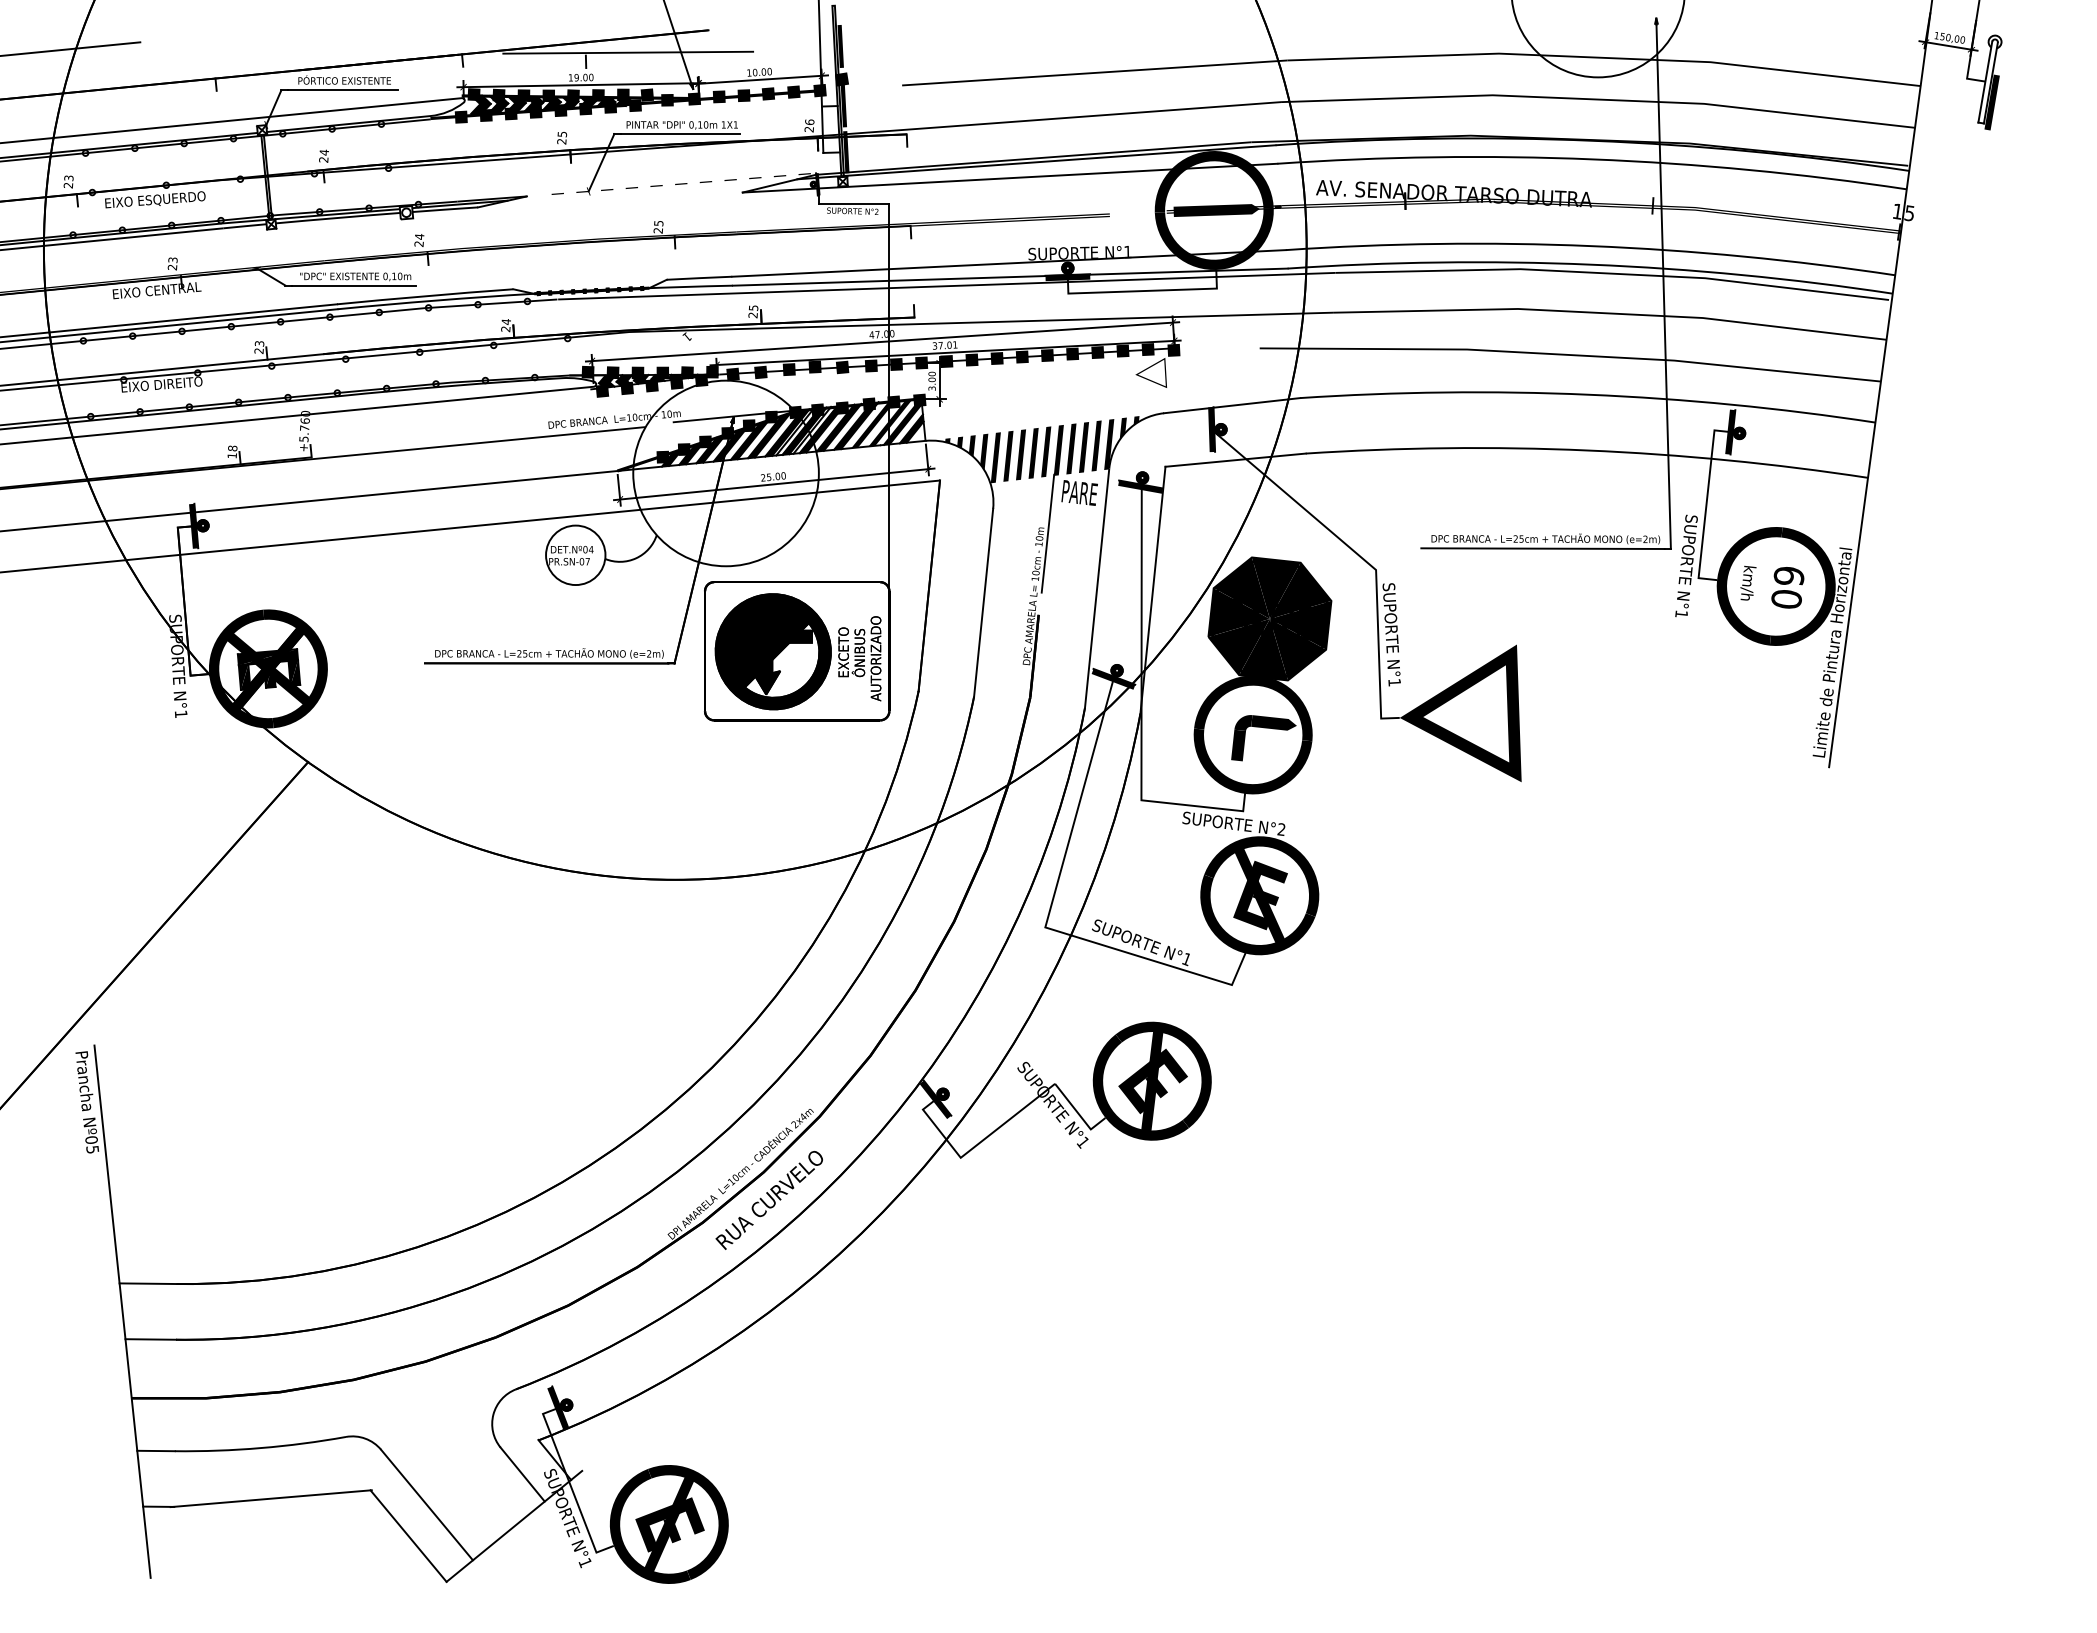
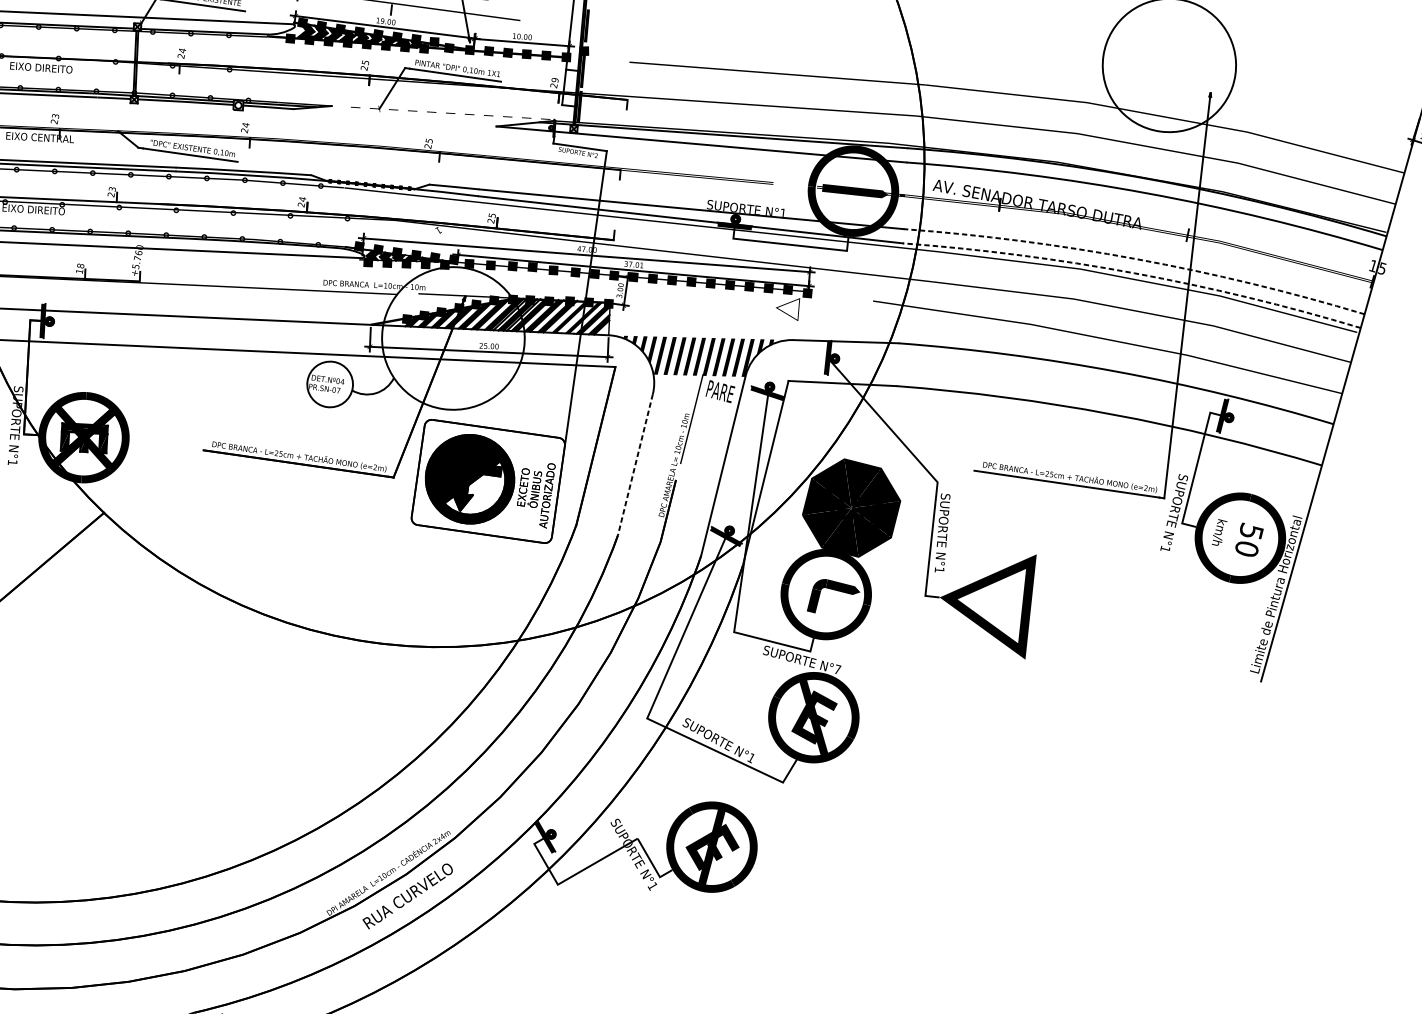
text: (809, 121) -> (555, 79), 26 -> 29
text: (172, 198) -> (61, 69), EIXO ESQUERDO -> EIXO DIREITO
arc: (1591, 246) -> (1136, 259), solid -> dashed
arc: (1590, 264) -> (1133, 273), solid -> dashed
text: (1788, 575) -> (1250, 531), 60 -> 50
line: (983, 603) -> (635, 465), solid -> dashed
text: (1281, 829) -> (837, 669), N°2 -> N°7

